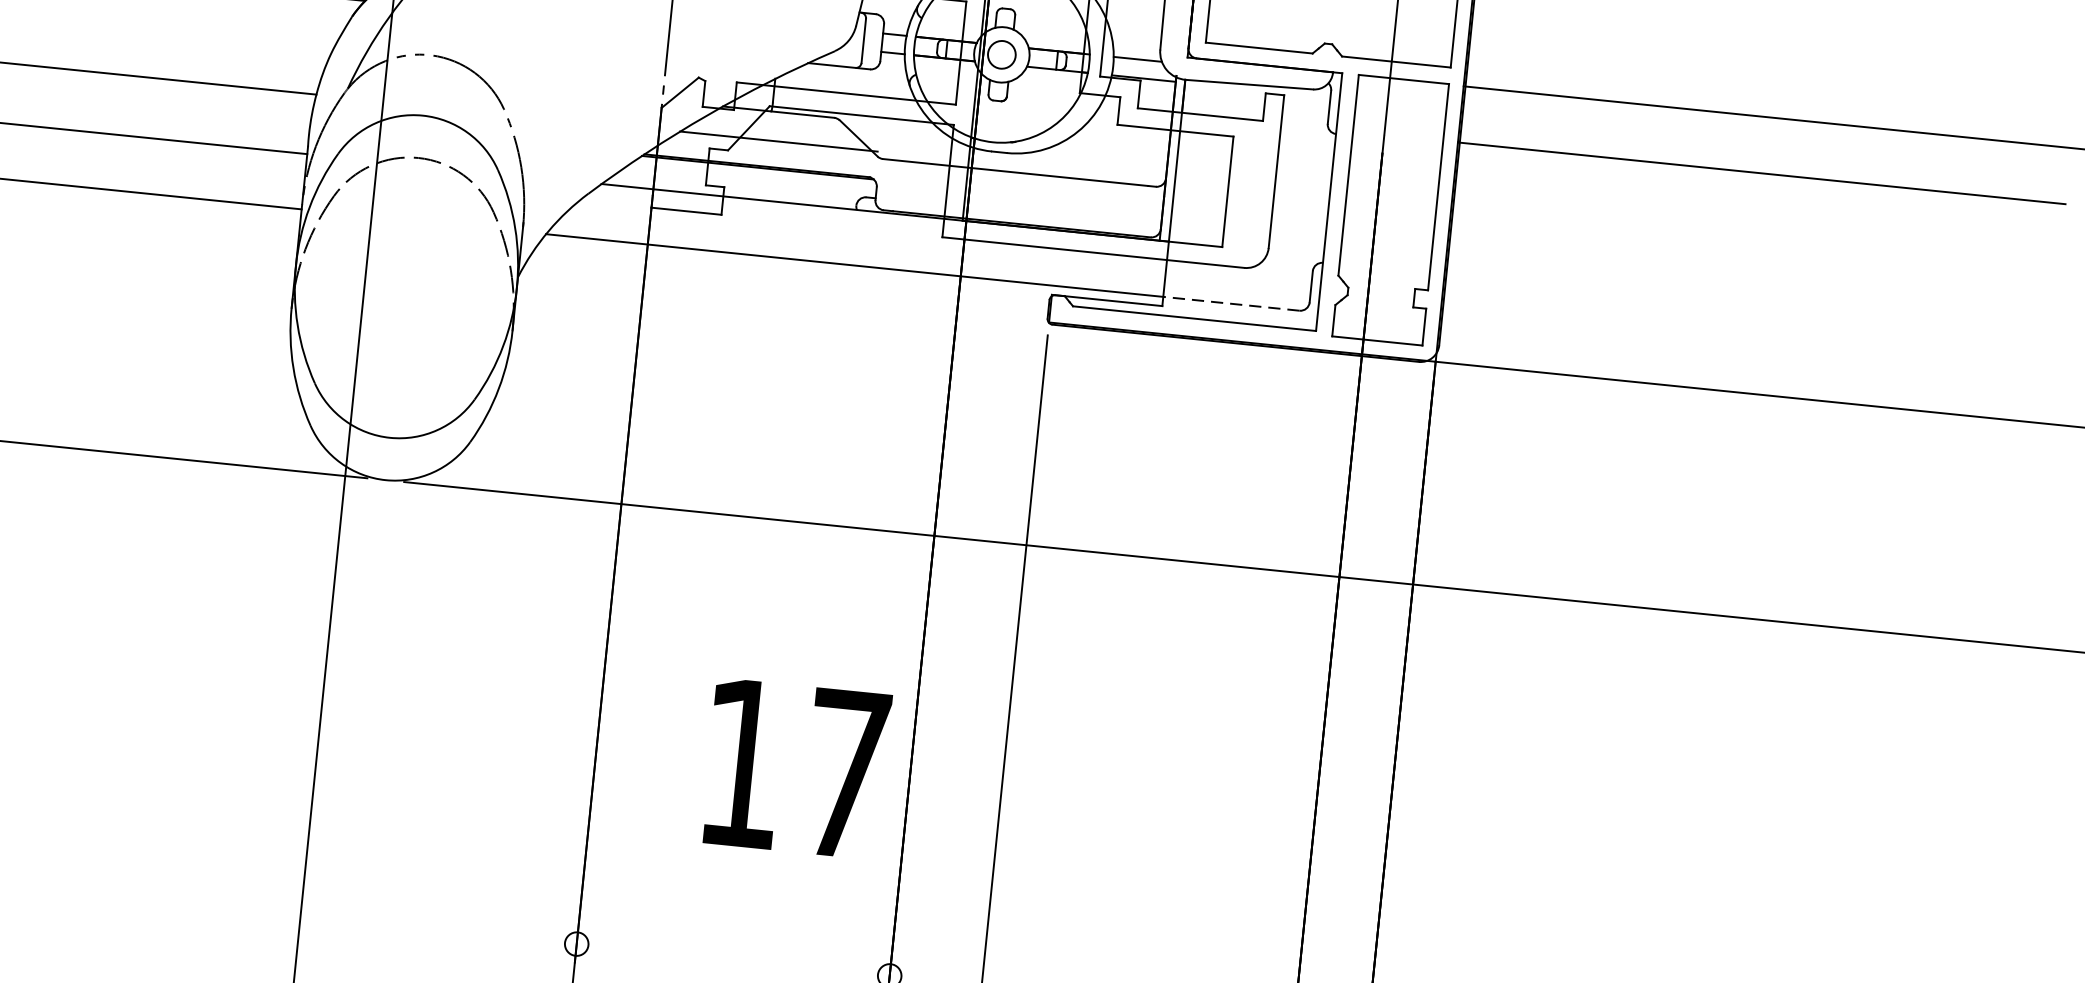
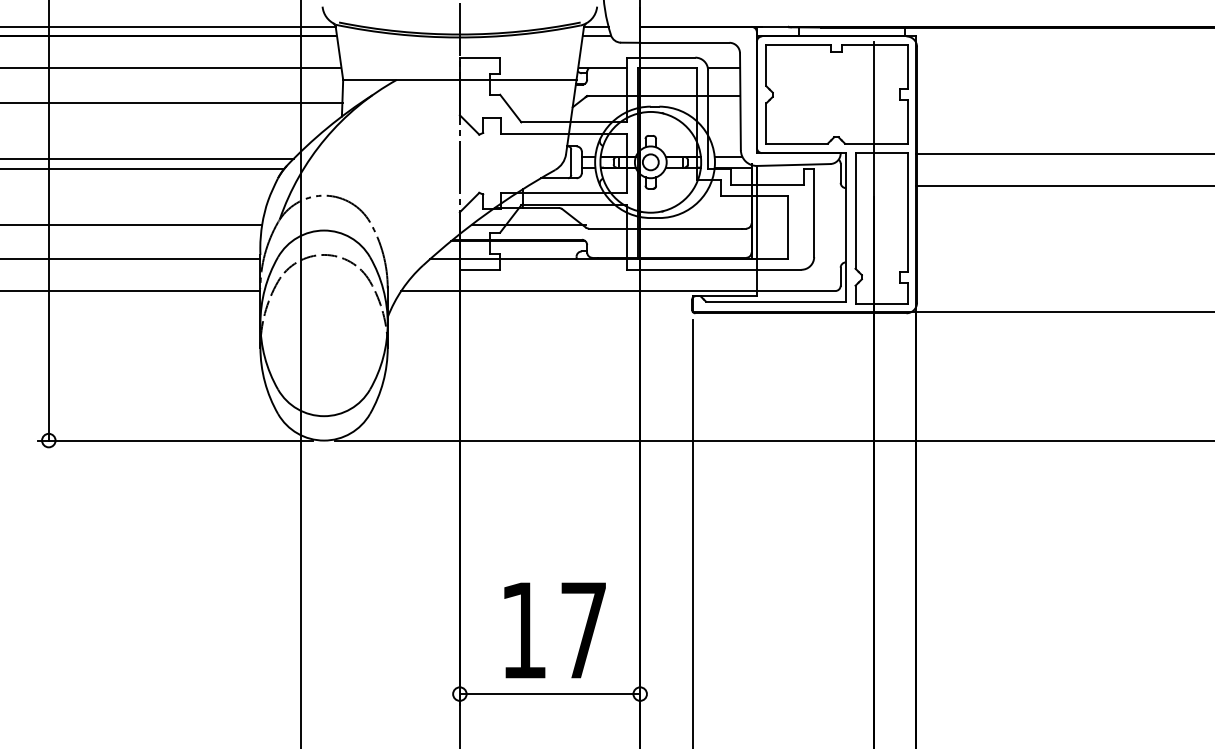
line: (1230, 304) -> (795, 291), dashed -> solid
text: (795, 768) -> (554, 630), moved
line: (732, 960) -> (549, 694), added

